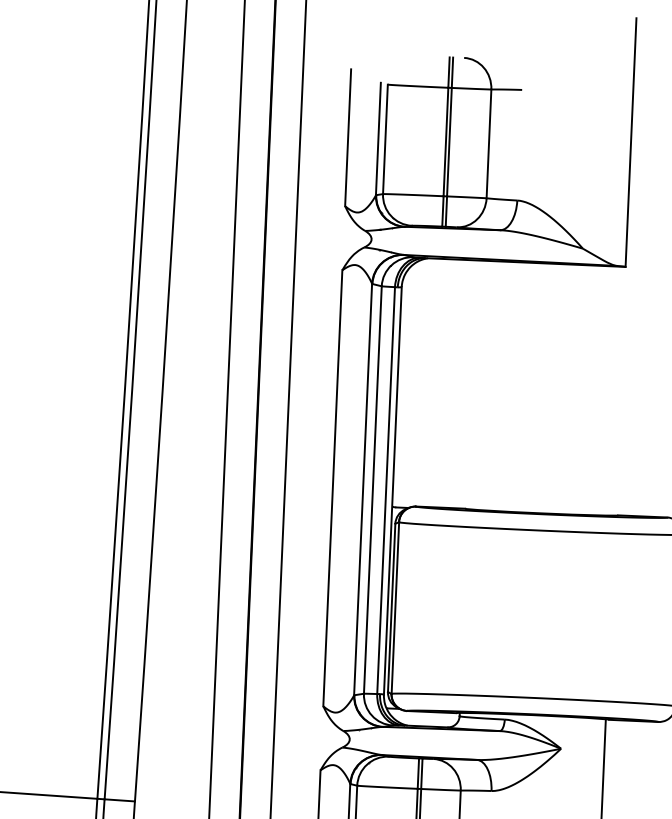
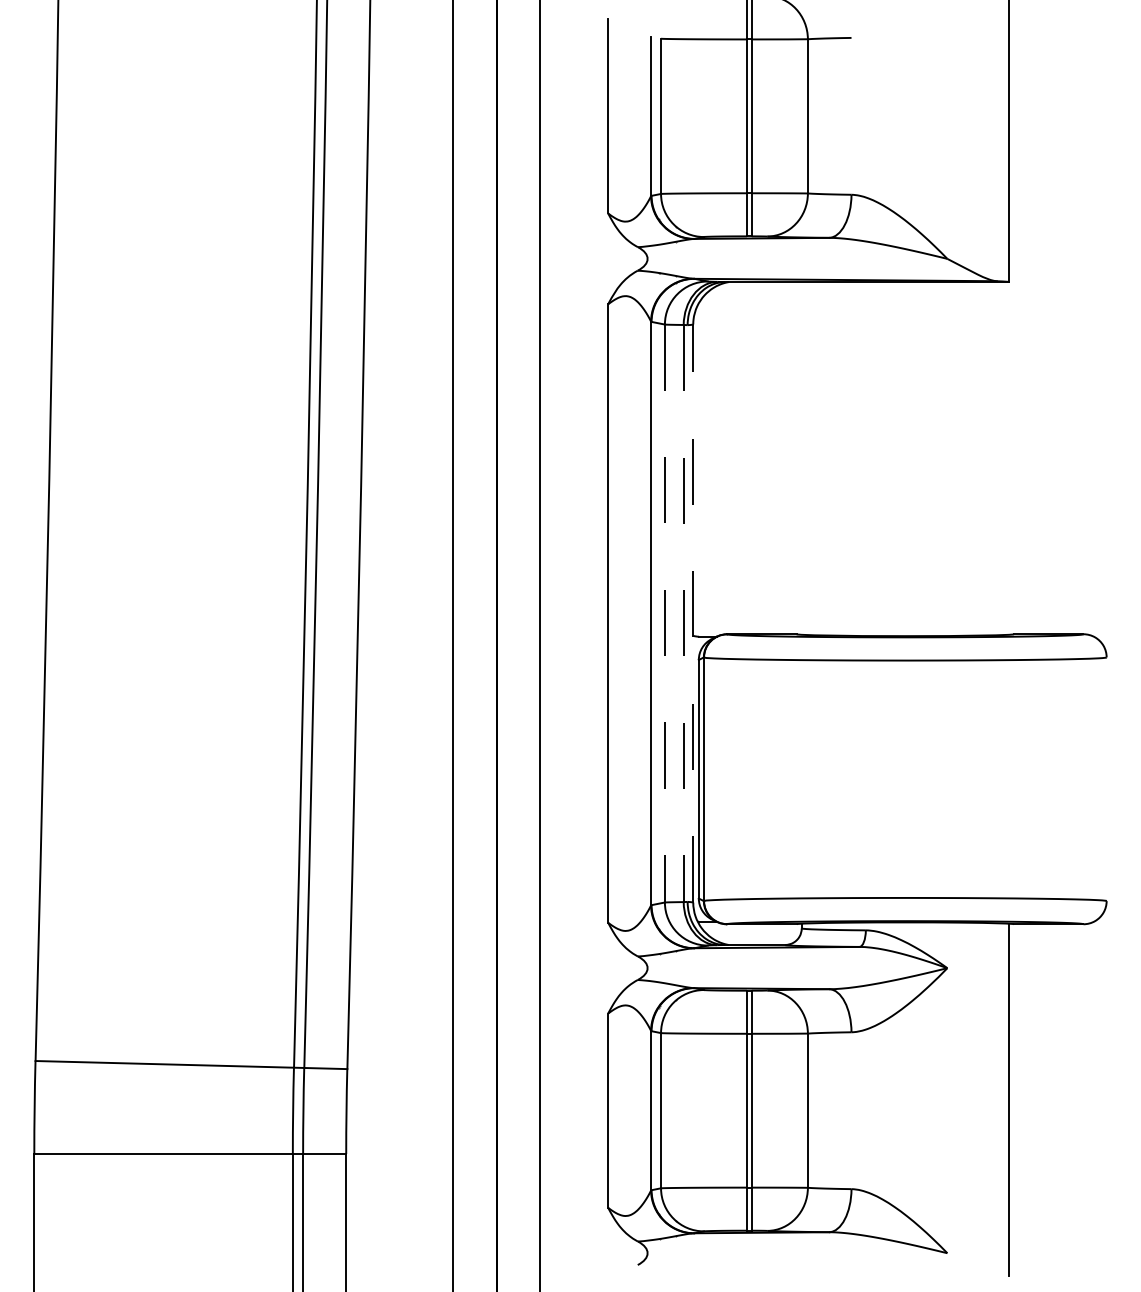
line: (372, 489) -> (664, 613), solid -> dashed
line: (385, 490) -> (683, 613), solid -> dashed
line: (393, 490) -> (693, 613), solid -> dashed

